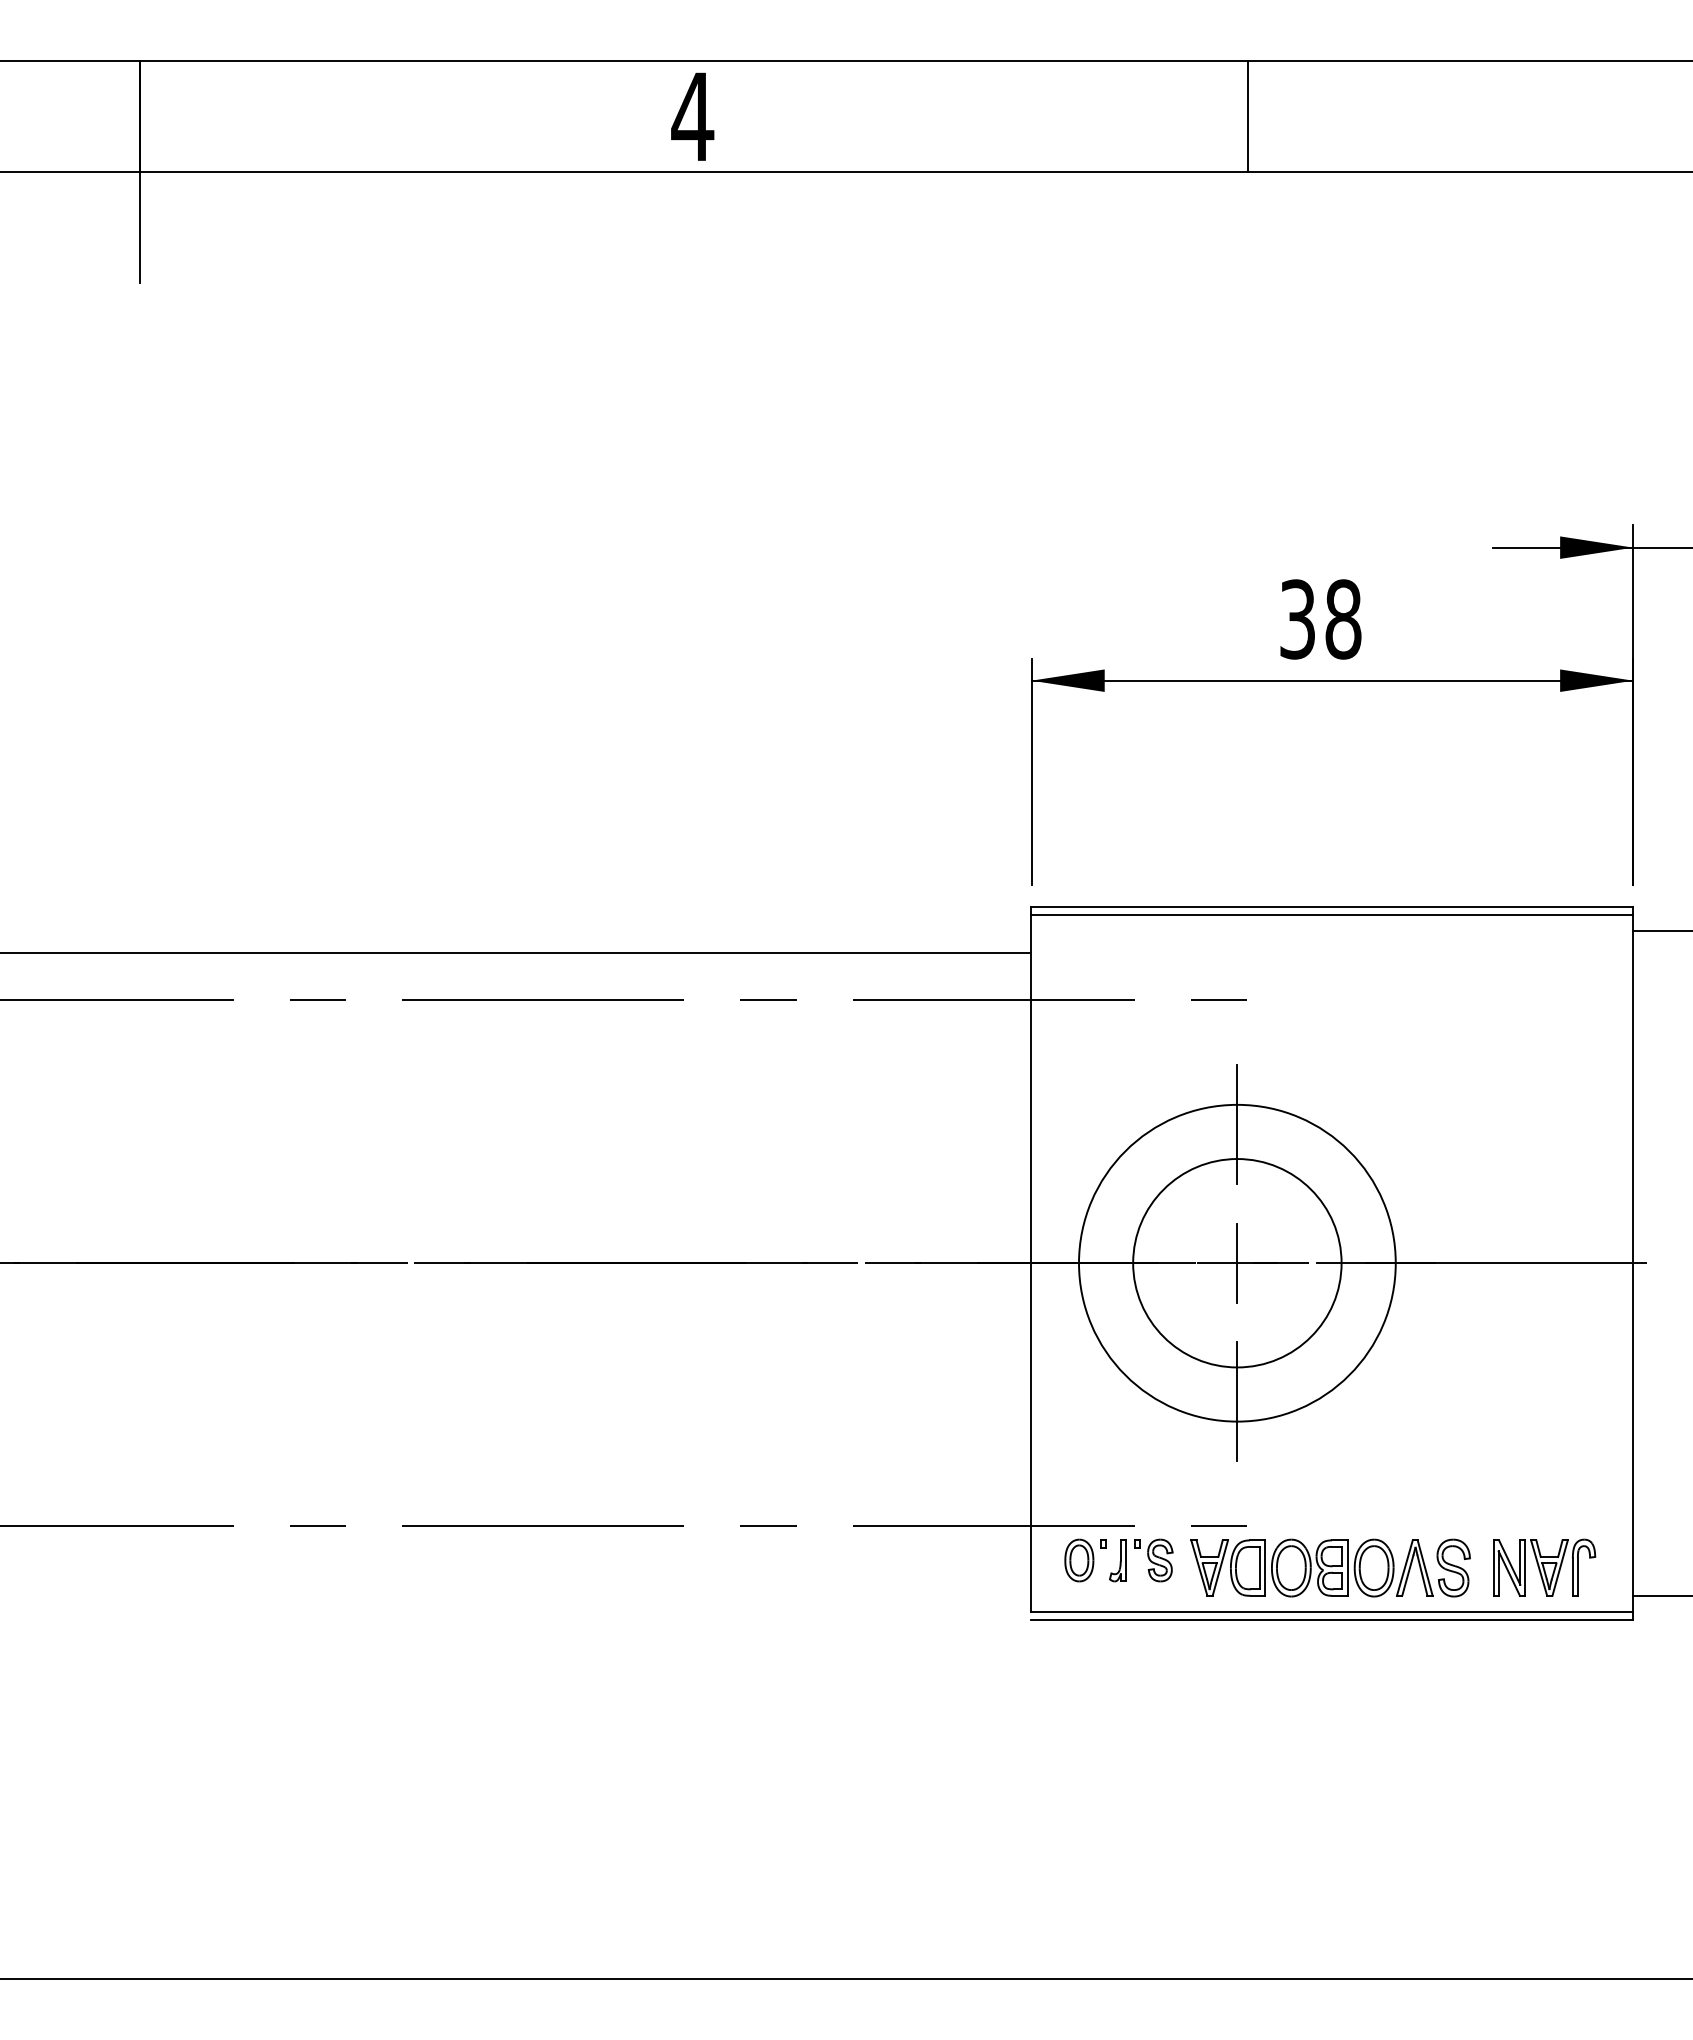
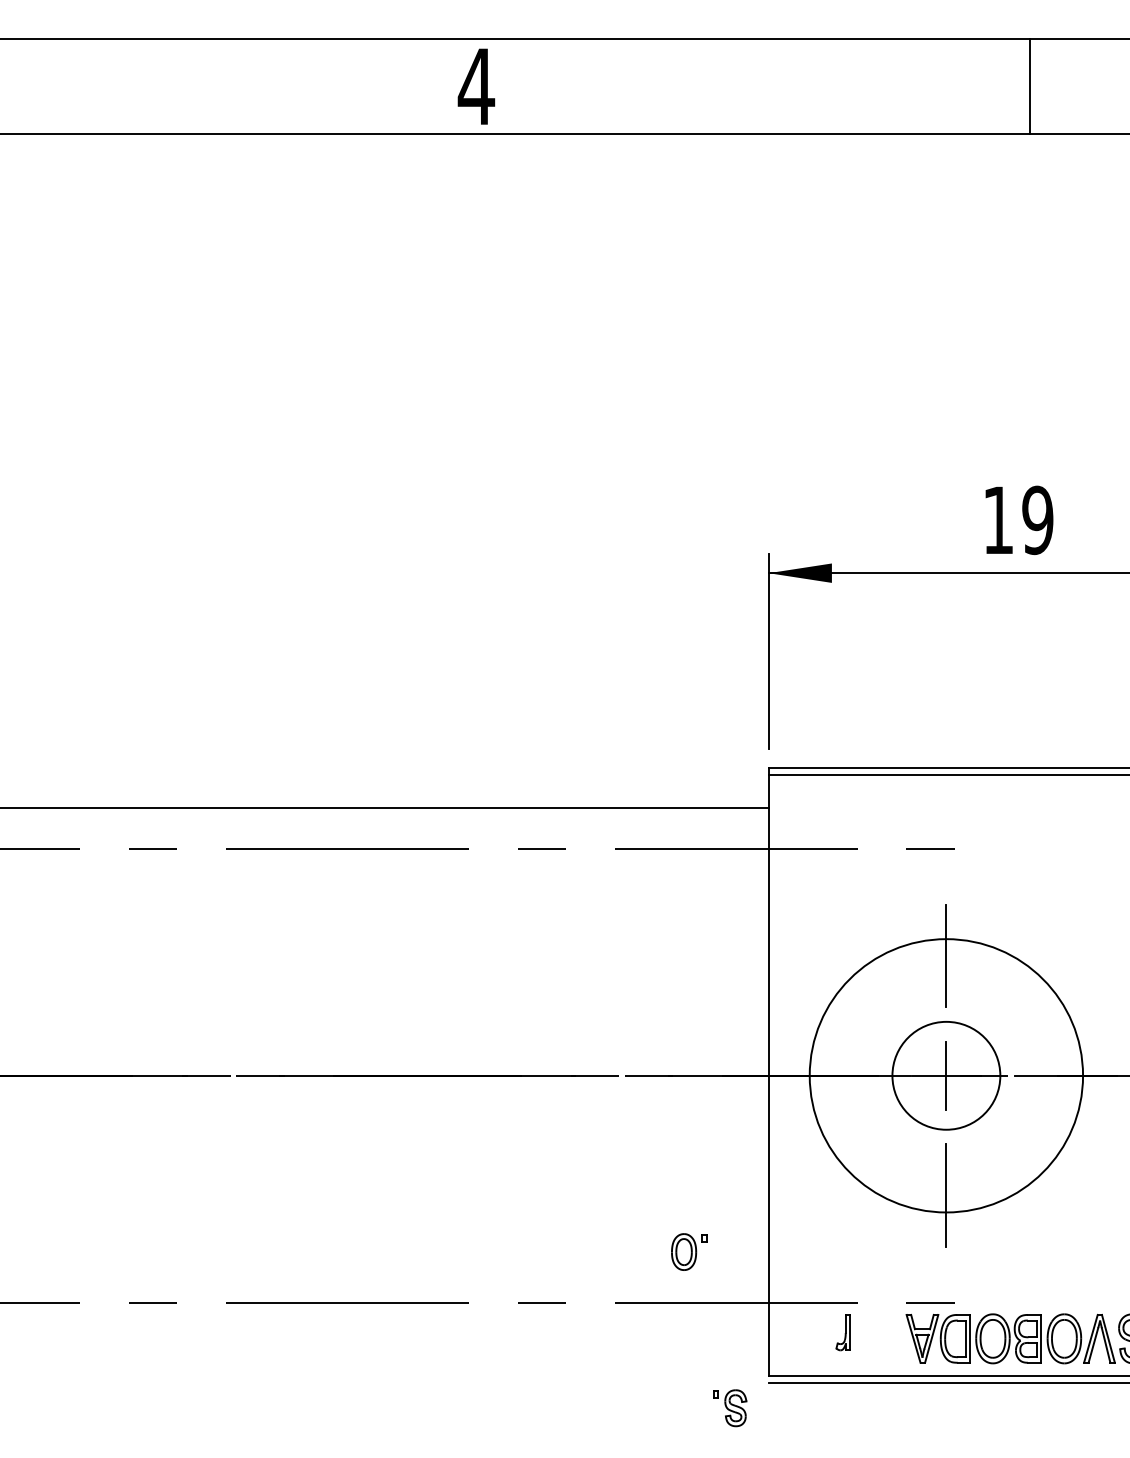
line: (1248, 116) -> (1030, 86), moved
text: (1320, 619) -> (1018, 520), 38 -> 19
circle: (1237, 1263) -> (946, 1076), size x0.6
part: (1085, 1560) -> (689, 1252), moved
part: (1153, 1560) -> (729, 1408), moved

